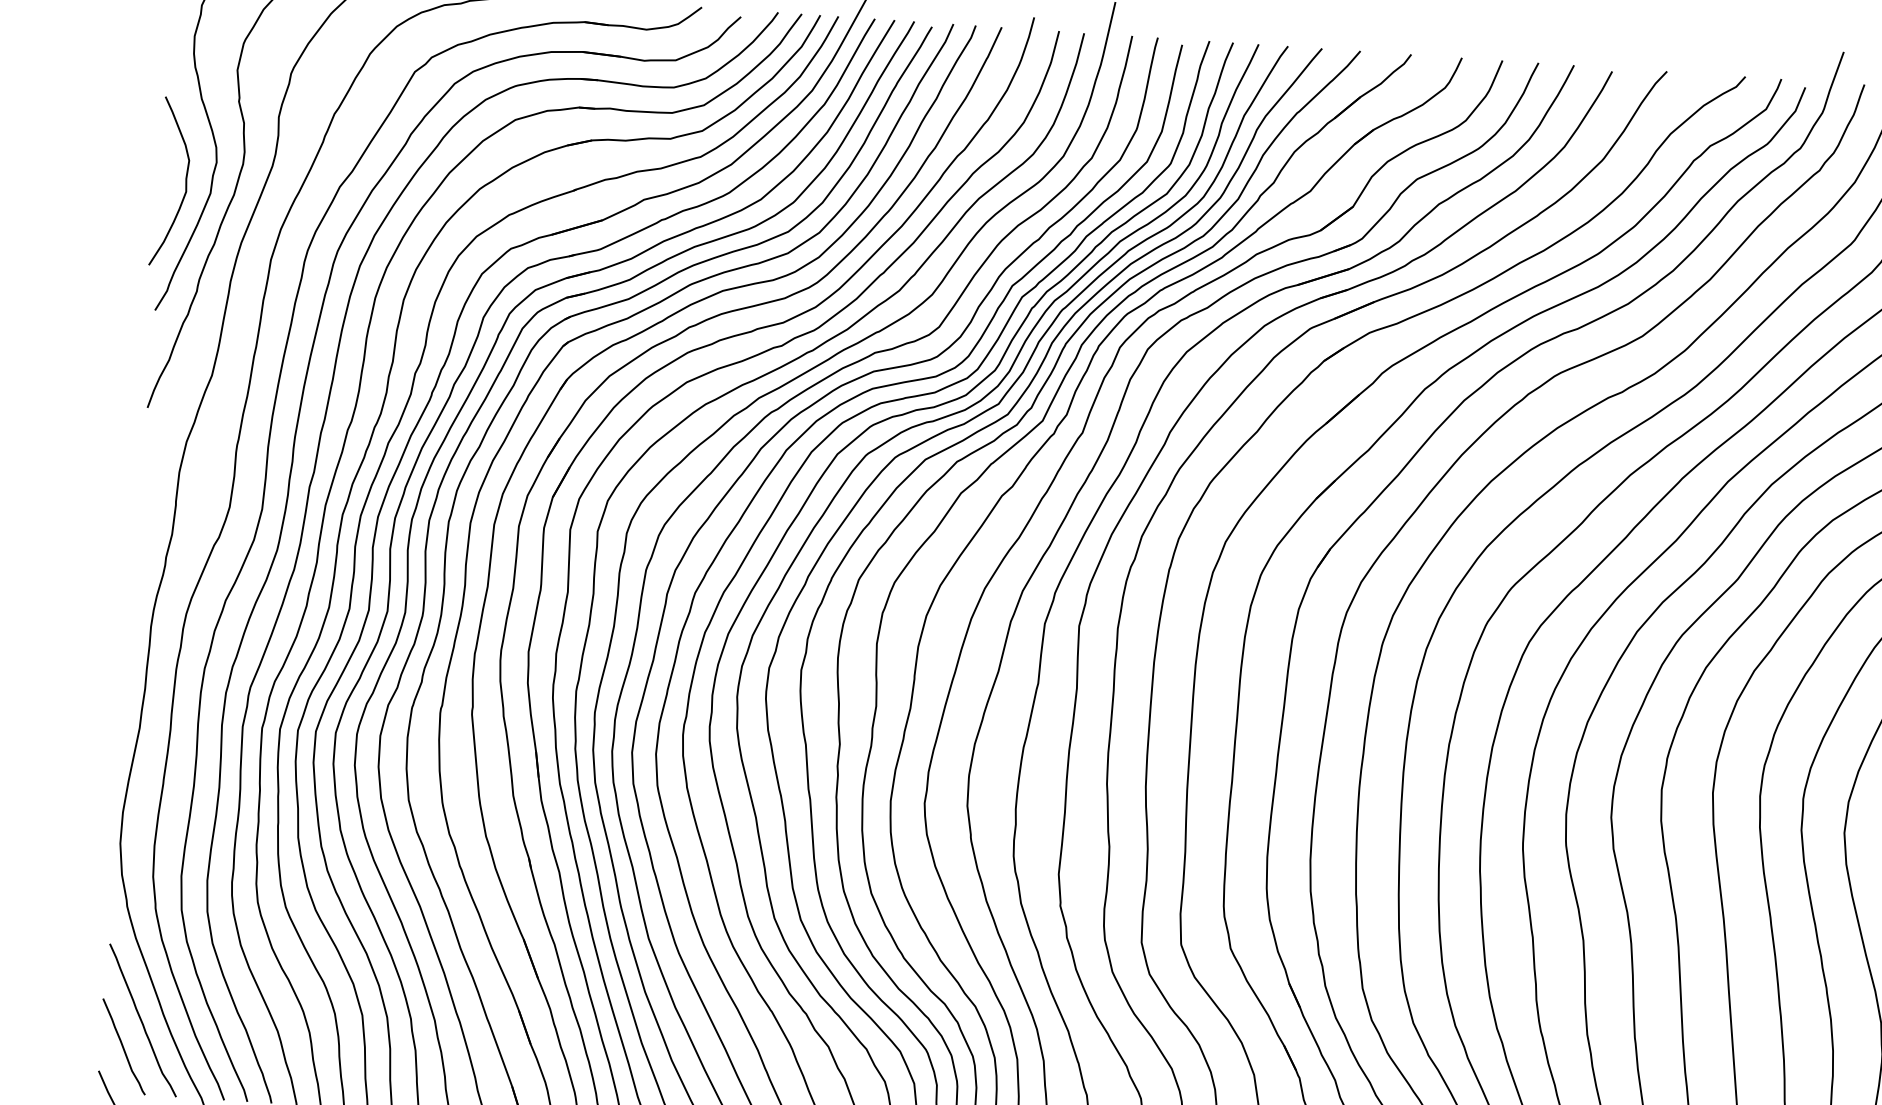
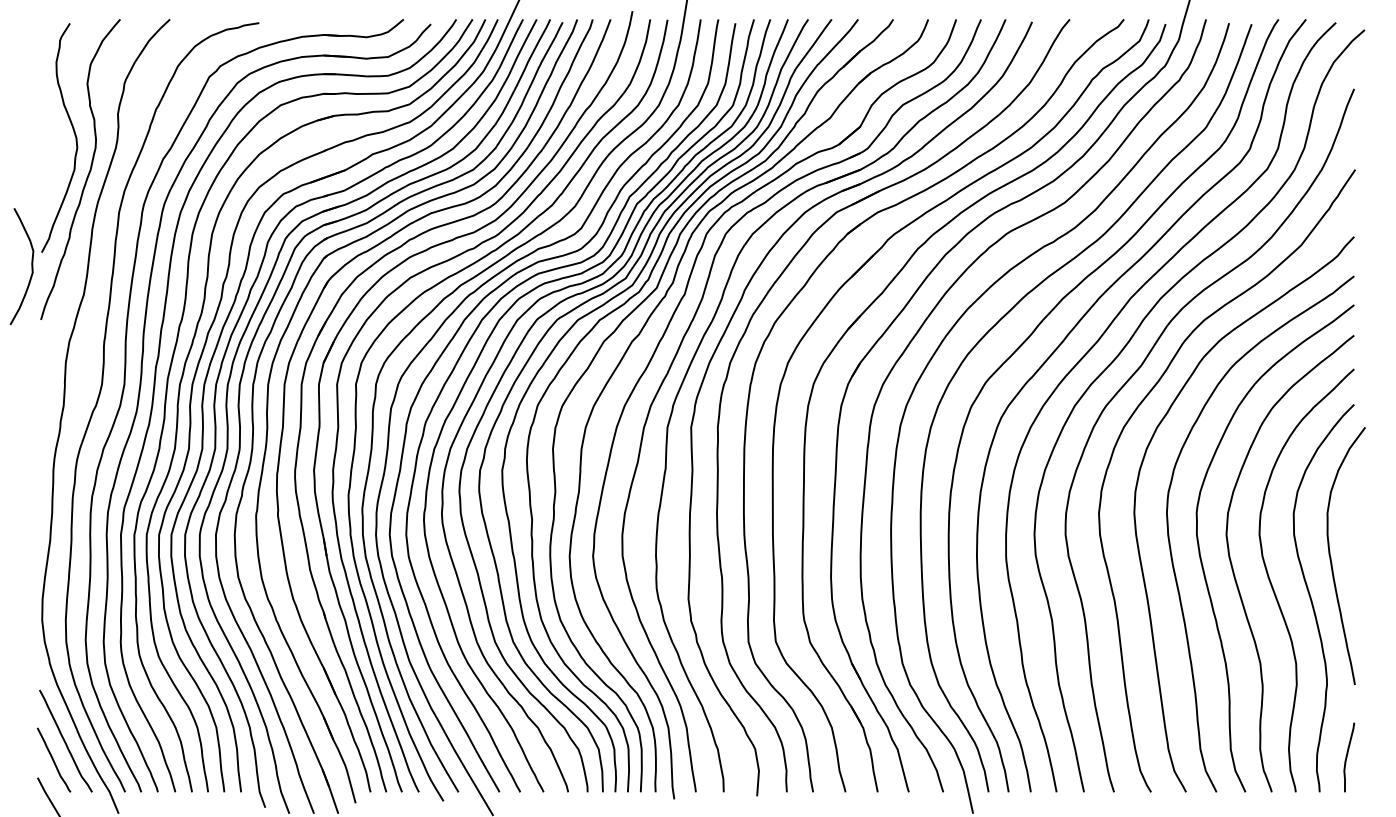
curve: (185, 182) -> (31, 266), moved

